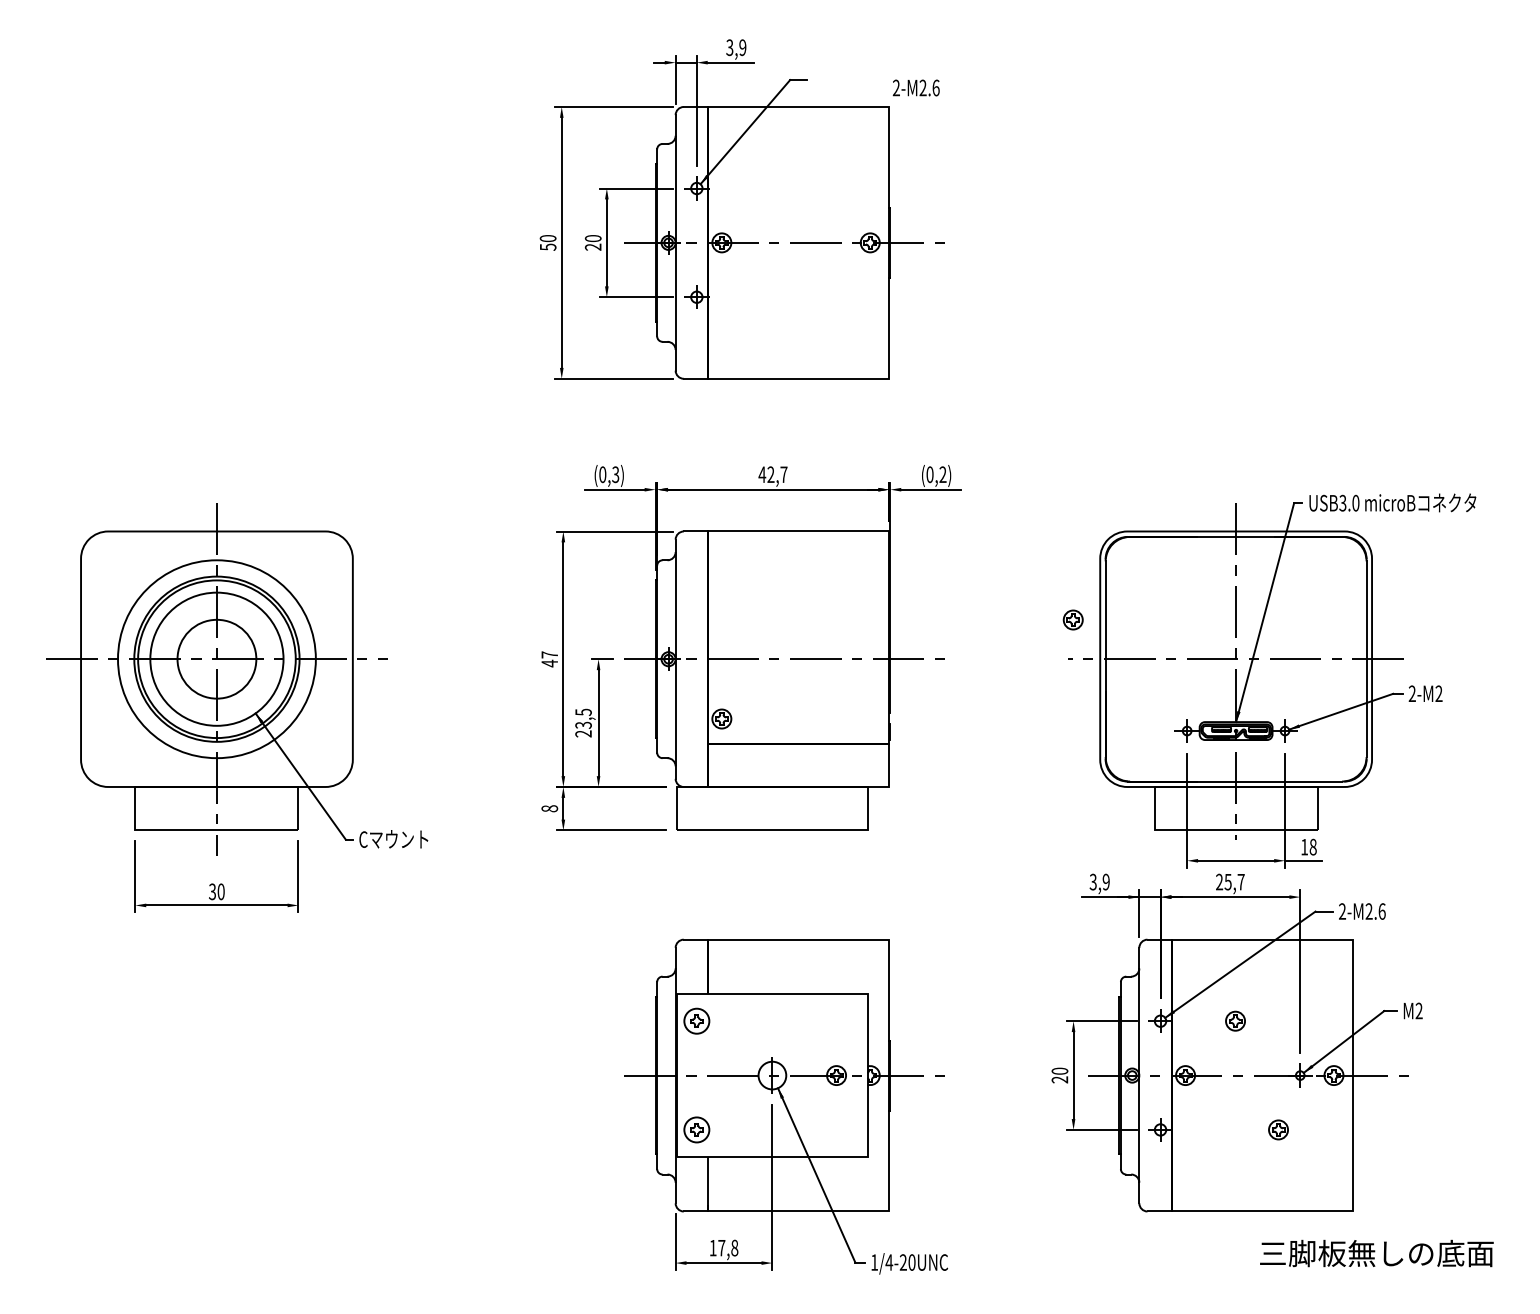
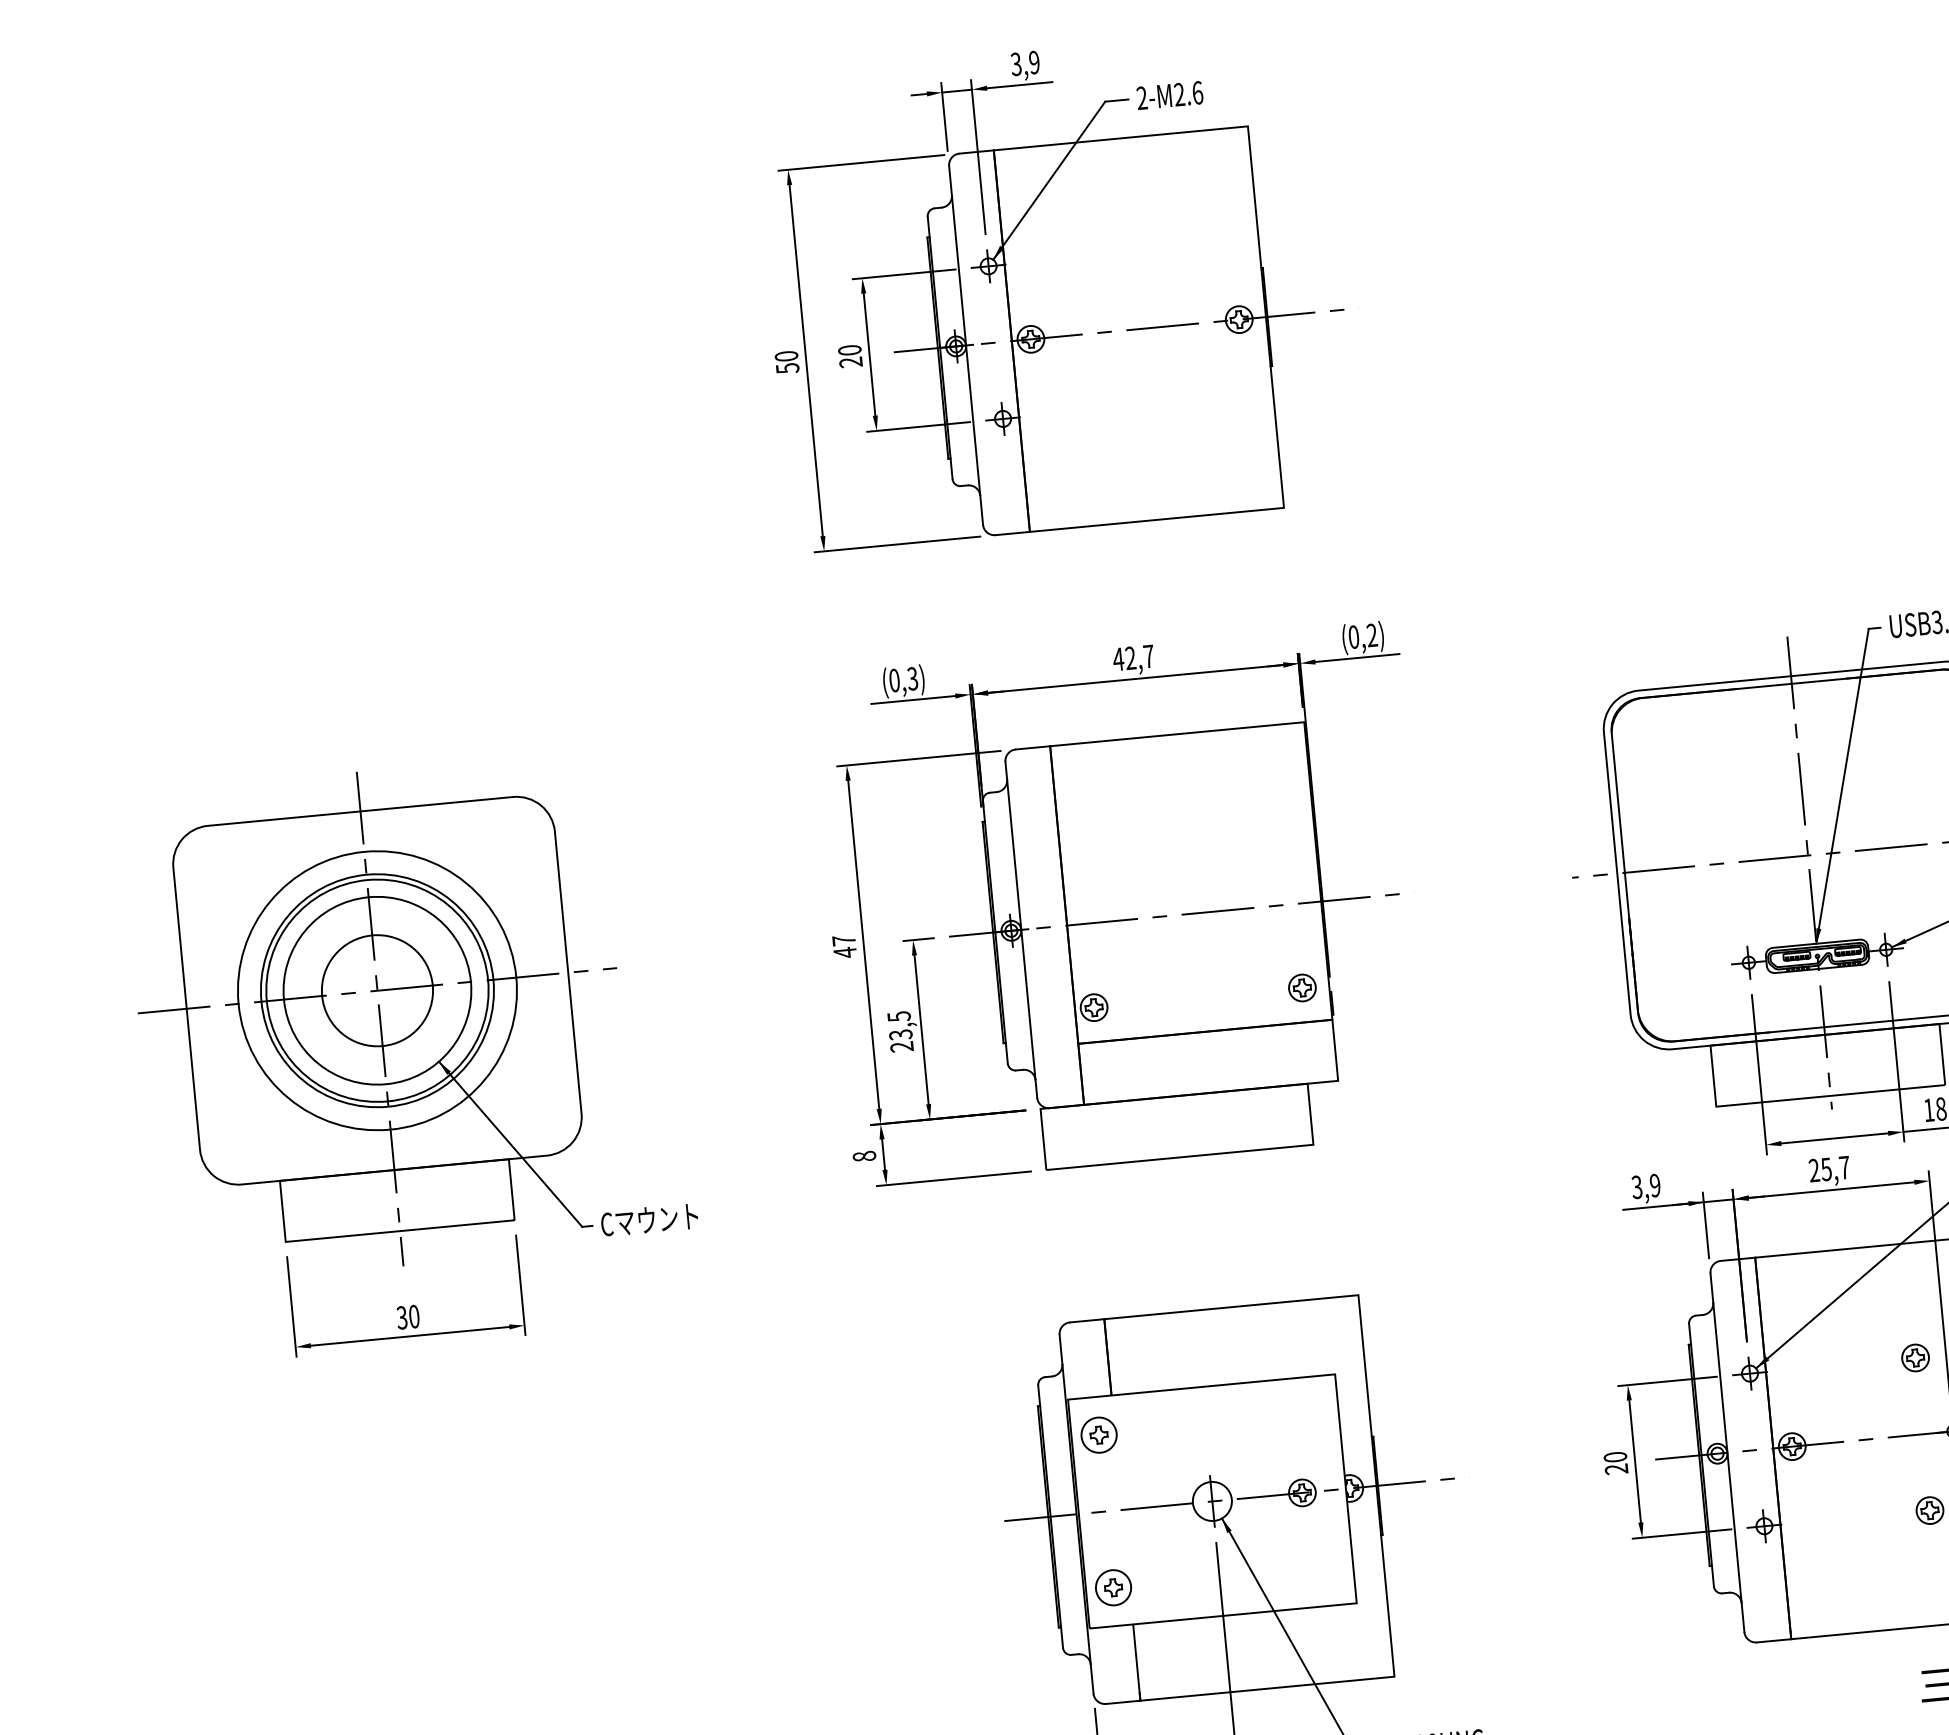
text: (915, 87) -> (1168, 94), moved
part: (1072, 619) -> (1301, 987), moved
part: (1235, 1020) -> (1915, 1356), moved

